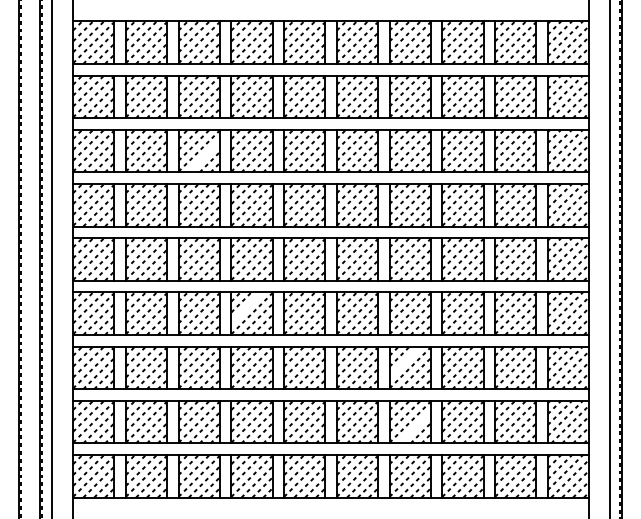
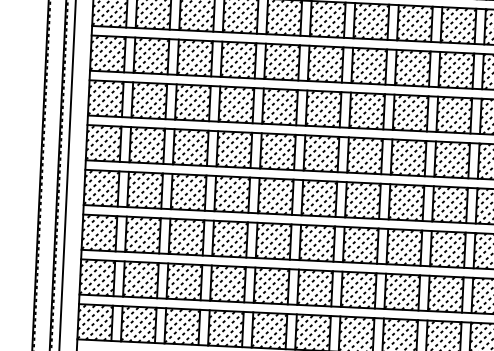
line: (203, 156) -> (198, 62), added
line: (246, 307) -> (227, 189), added
line: (404, 361) -> (356, 239), added
line: (414, 427) -> (362, 294), added

